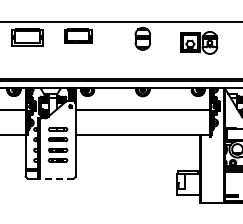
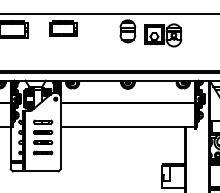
part: (199, 42) -> (163, 35), moved
line: (57, 178) -> (42, 171), dashed -> solid

